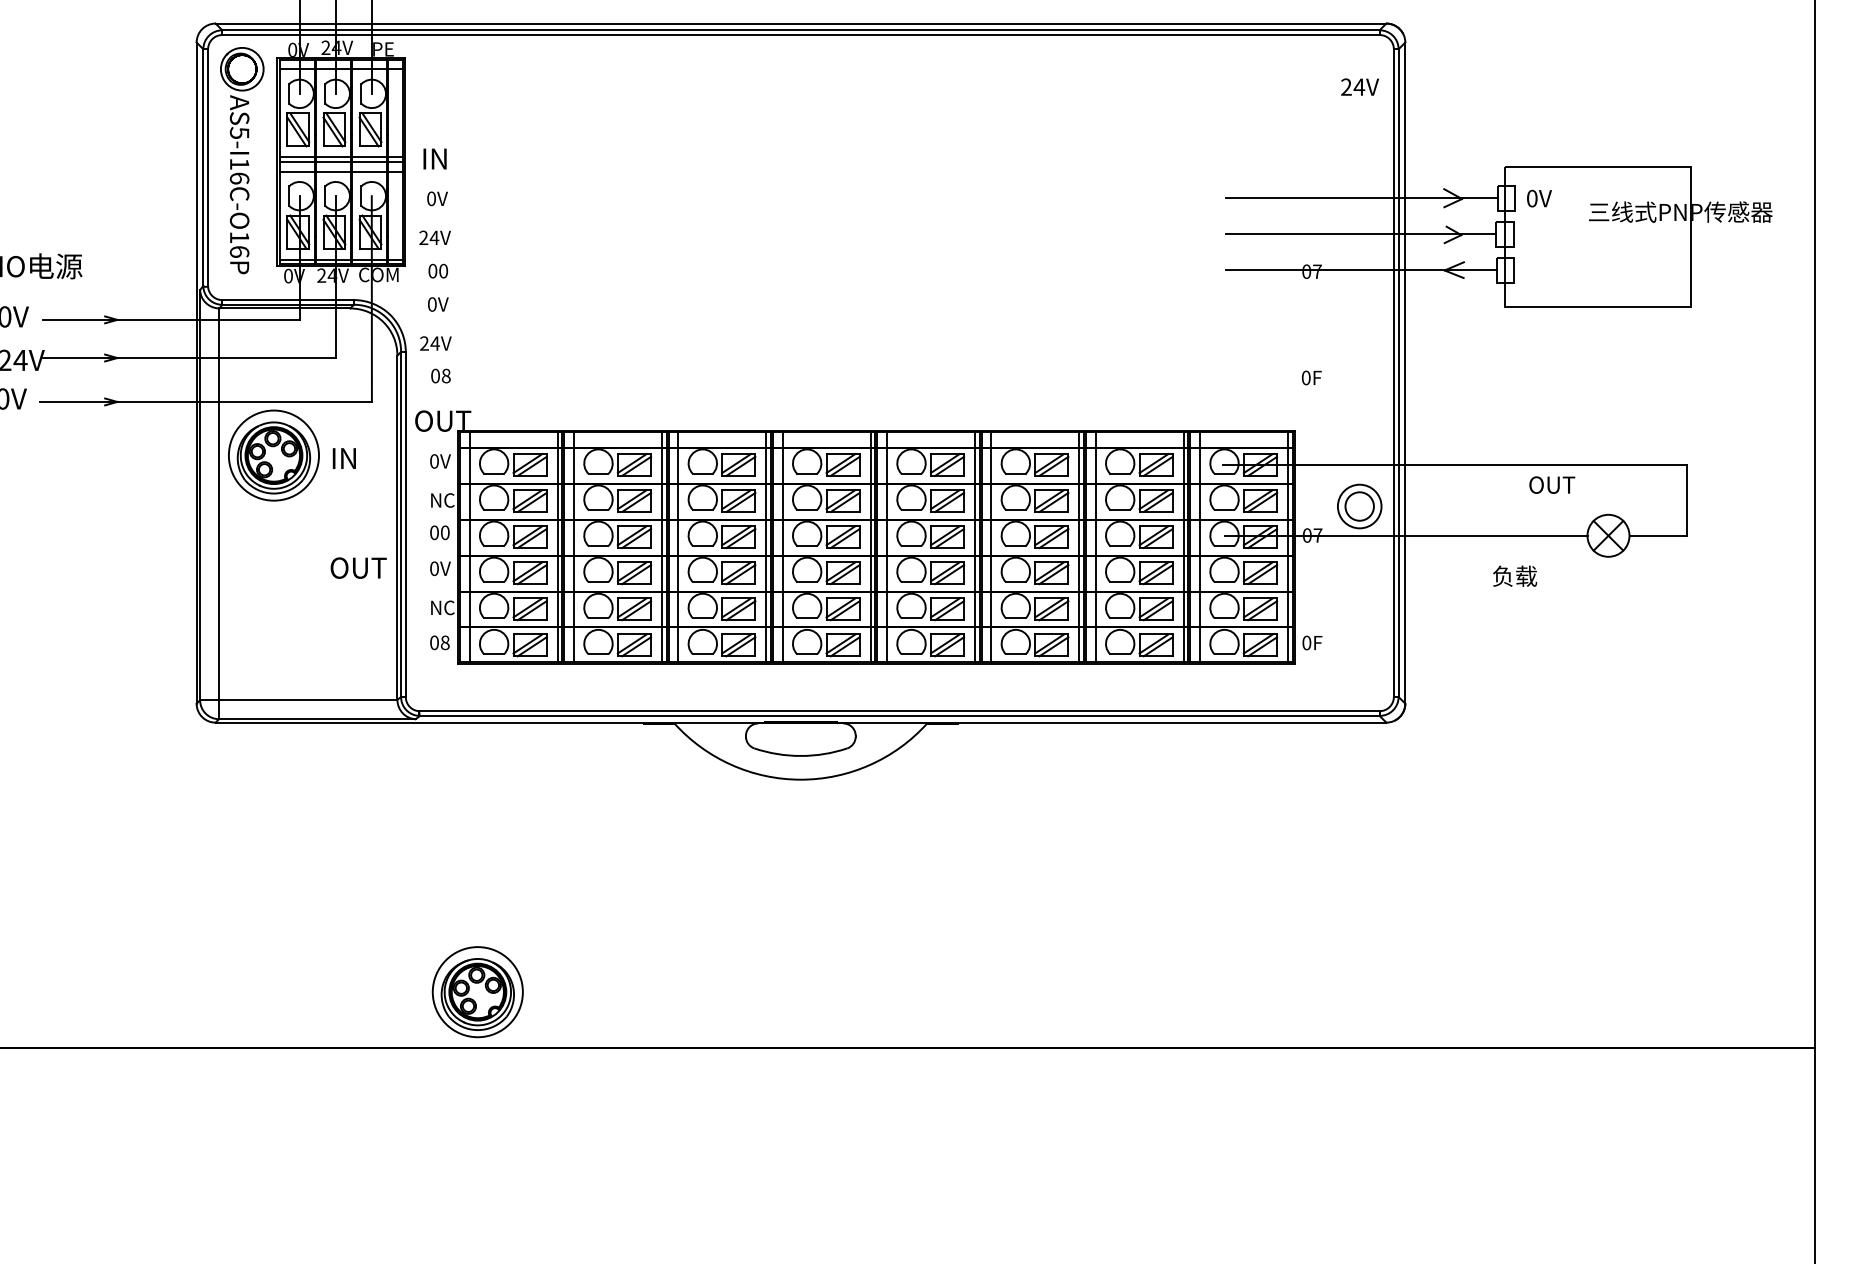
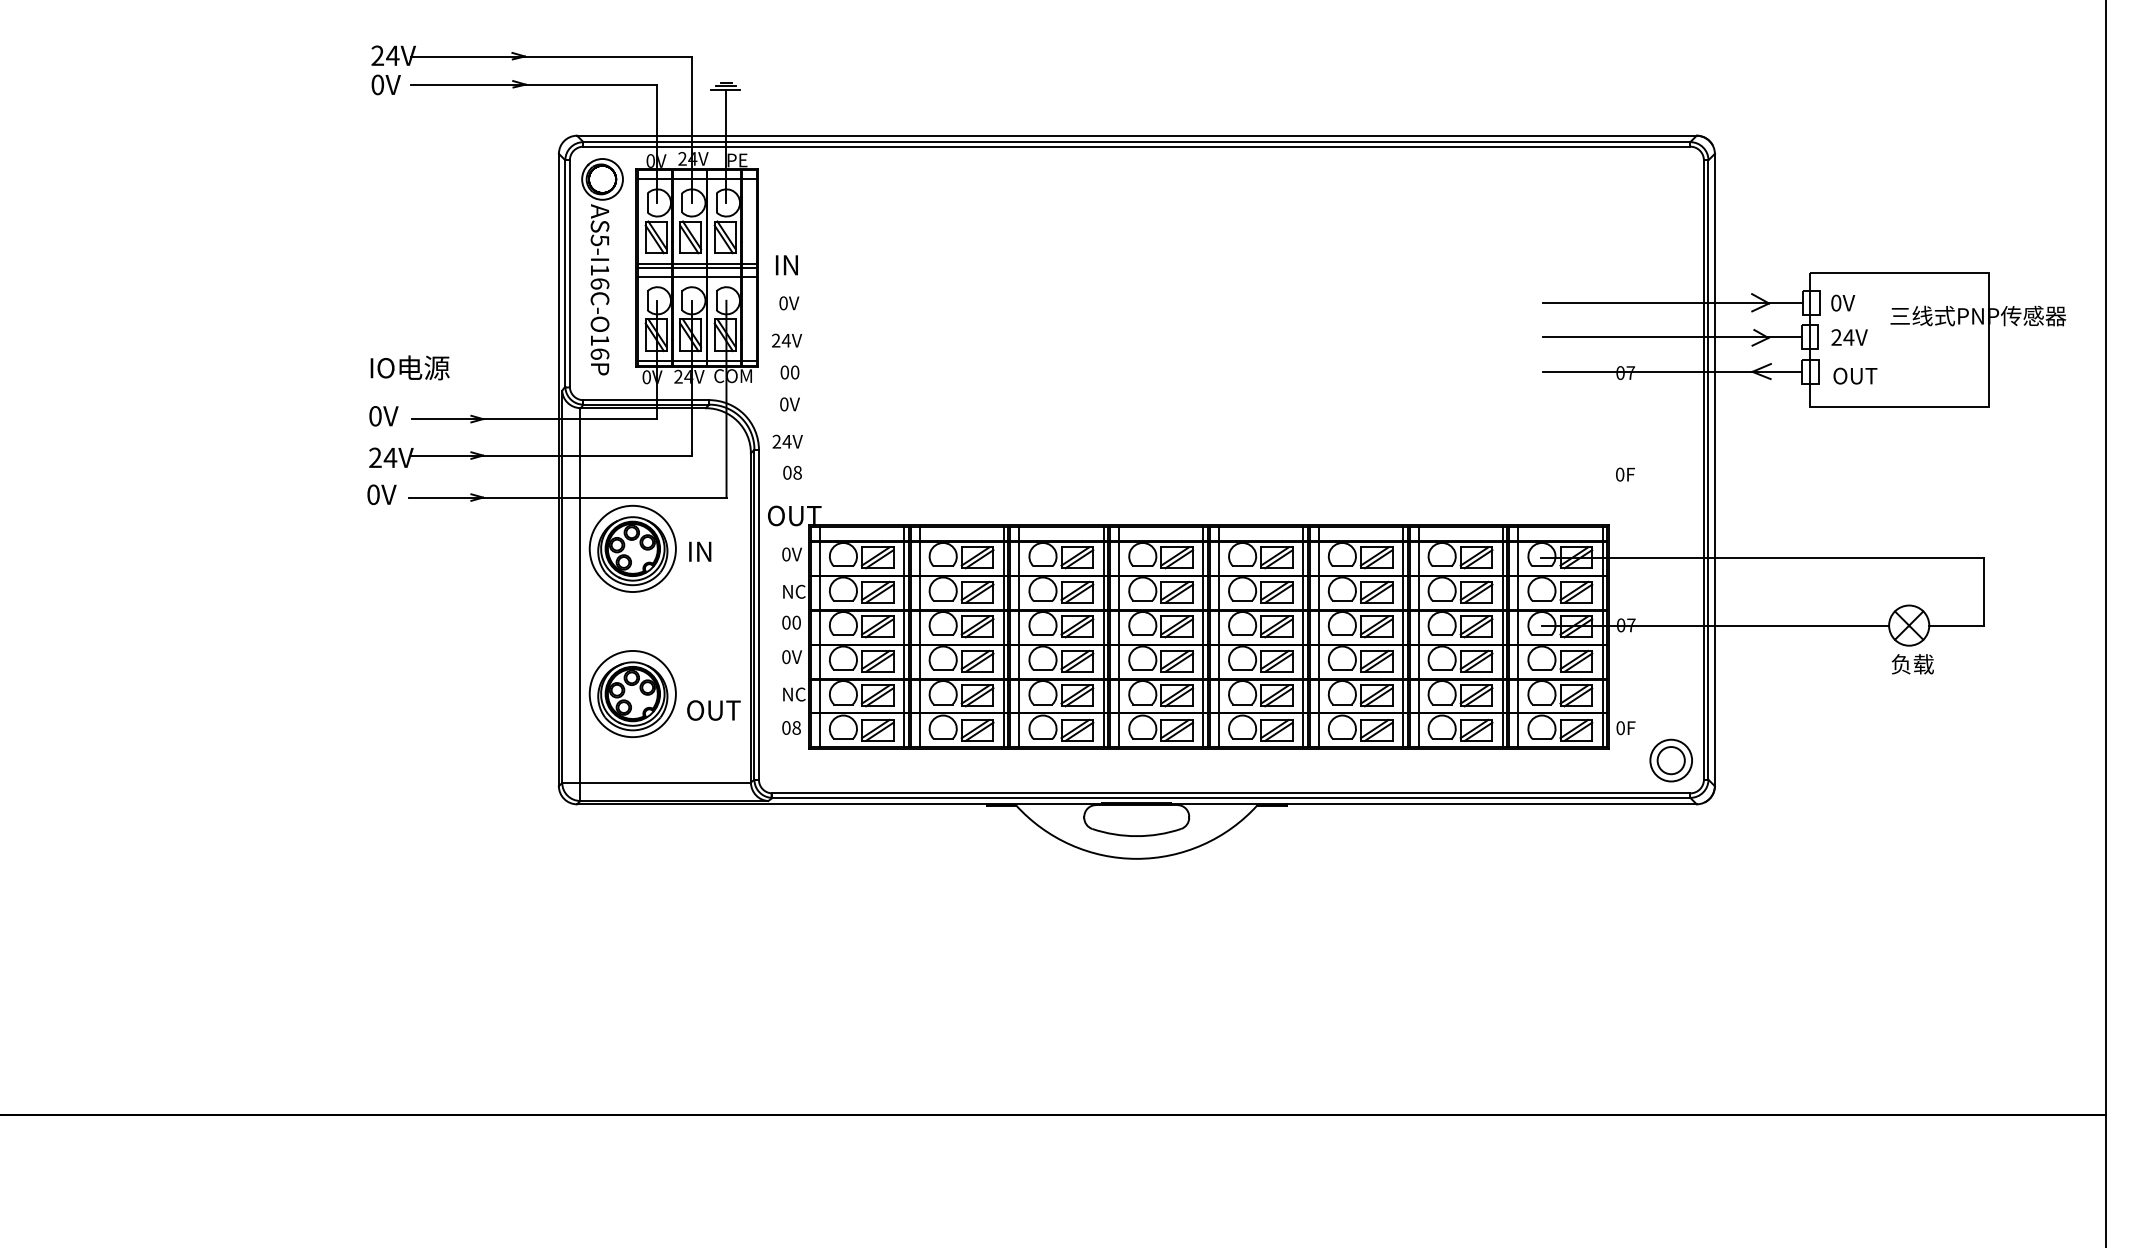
text: (1359, 87) -> (1849, 337), moved
text: (1552, 484) -> (1855, 375), moved
part: (1358, 506) -> (1670, 760), moved
text: (358, 568) -> (713, 710), moved
text: (1514, 576) -> (1912, 664), moved
part: (477, 991) -> (632, 693), moved

